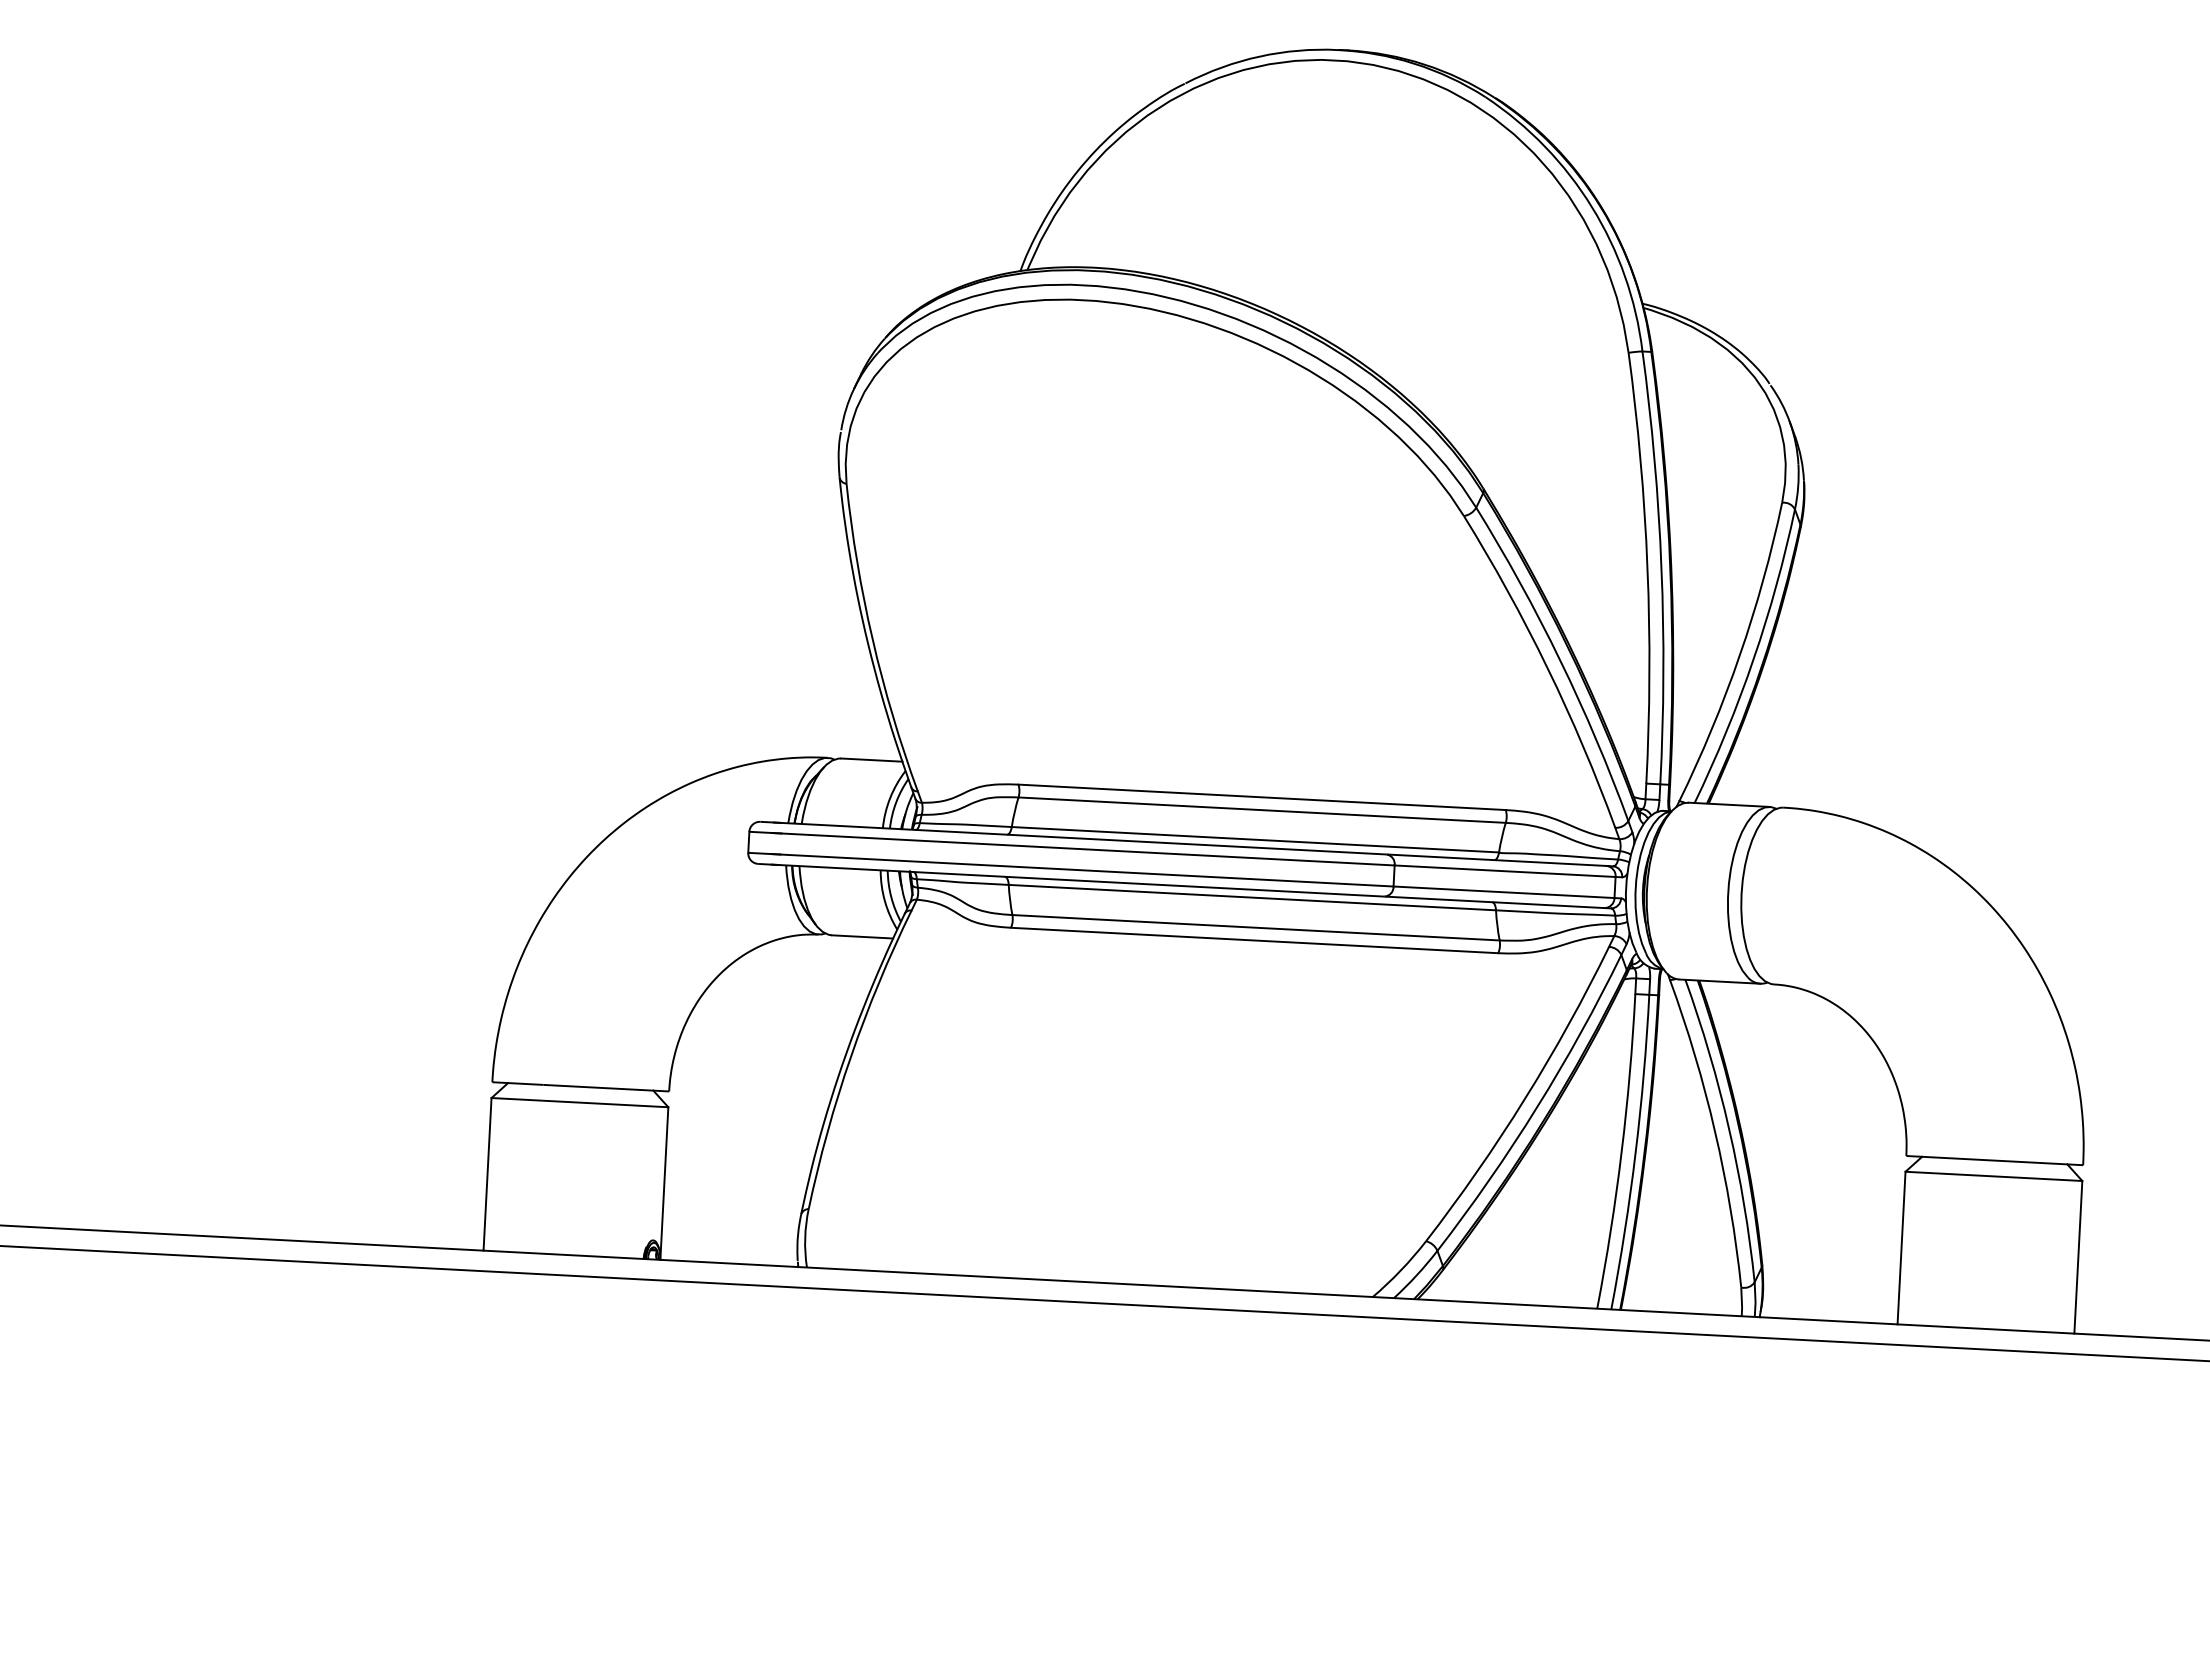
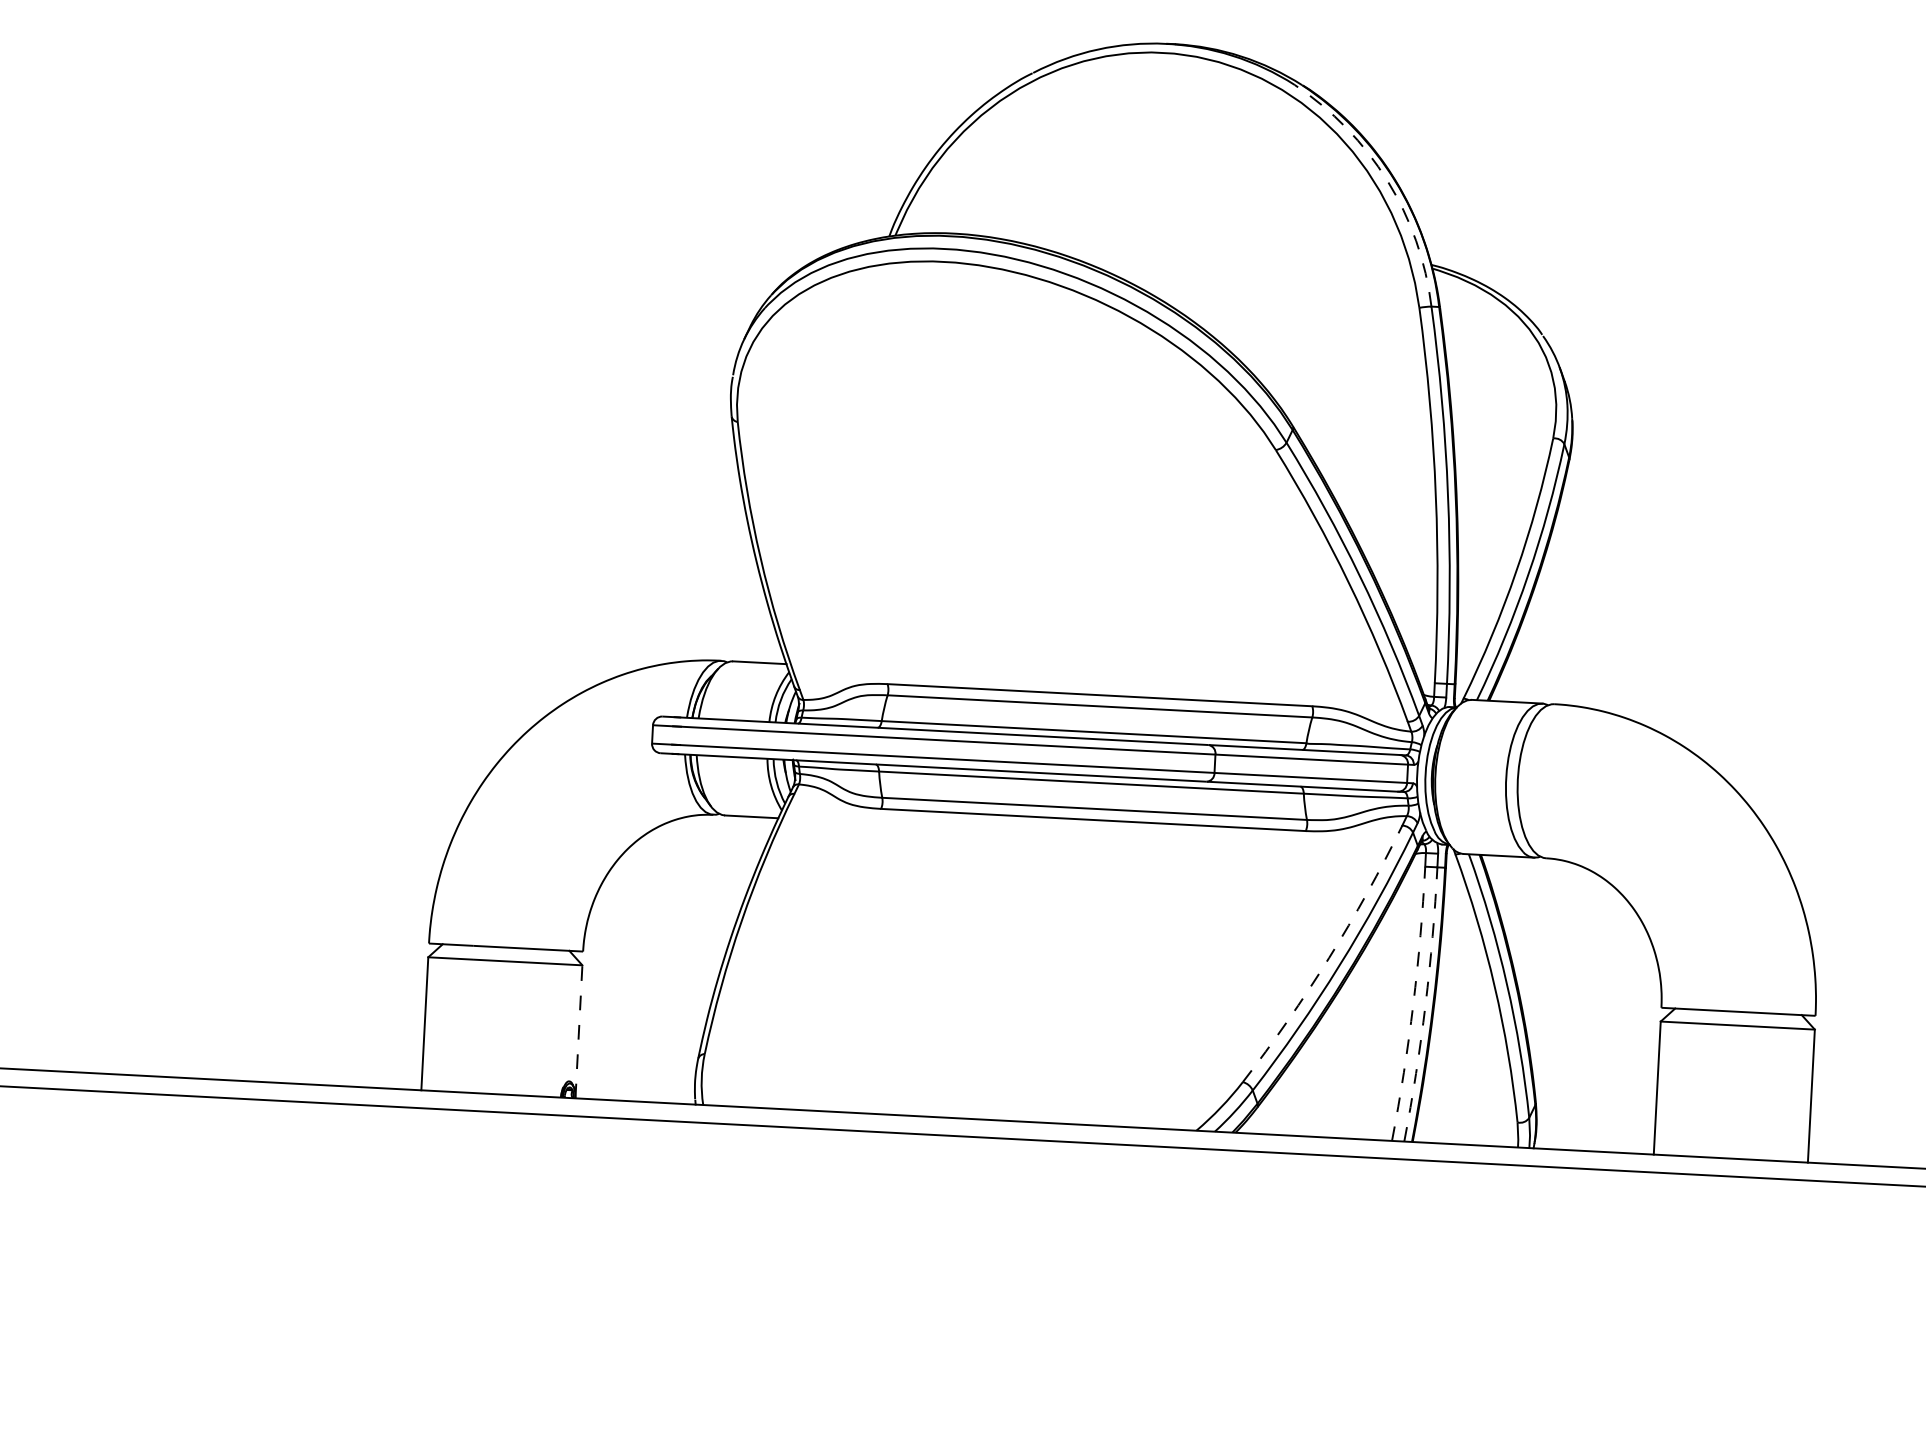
arc: (1591, 207) -> (1387, 181), solid -> dashed
arc: (1525, 1098) -> (1329, 957), solid -> dashed
arc: (1621, 1152) -> (1413, 1004), solid -> dashed
arc: (1635, 1152) -> (1425, 1004), solid -> dashed
line: (664, 1183) -> (579, 1031), solid -> dashed

